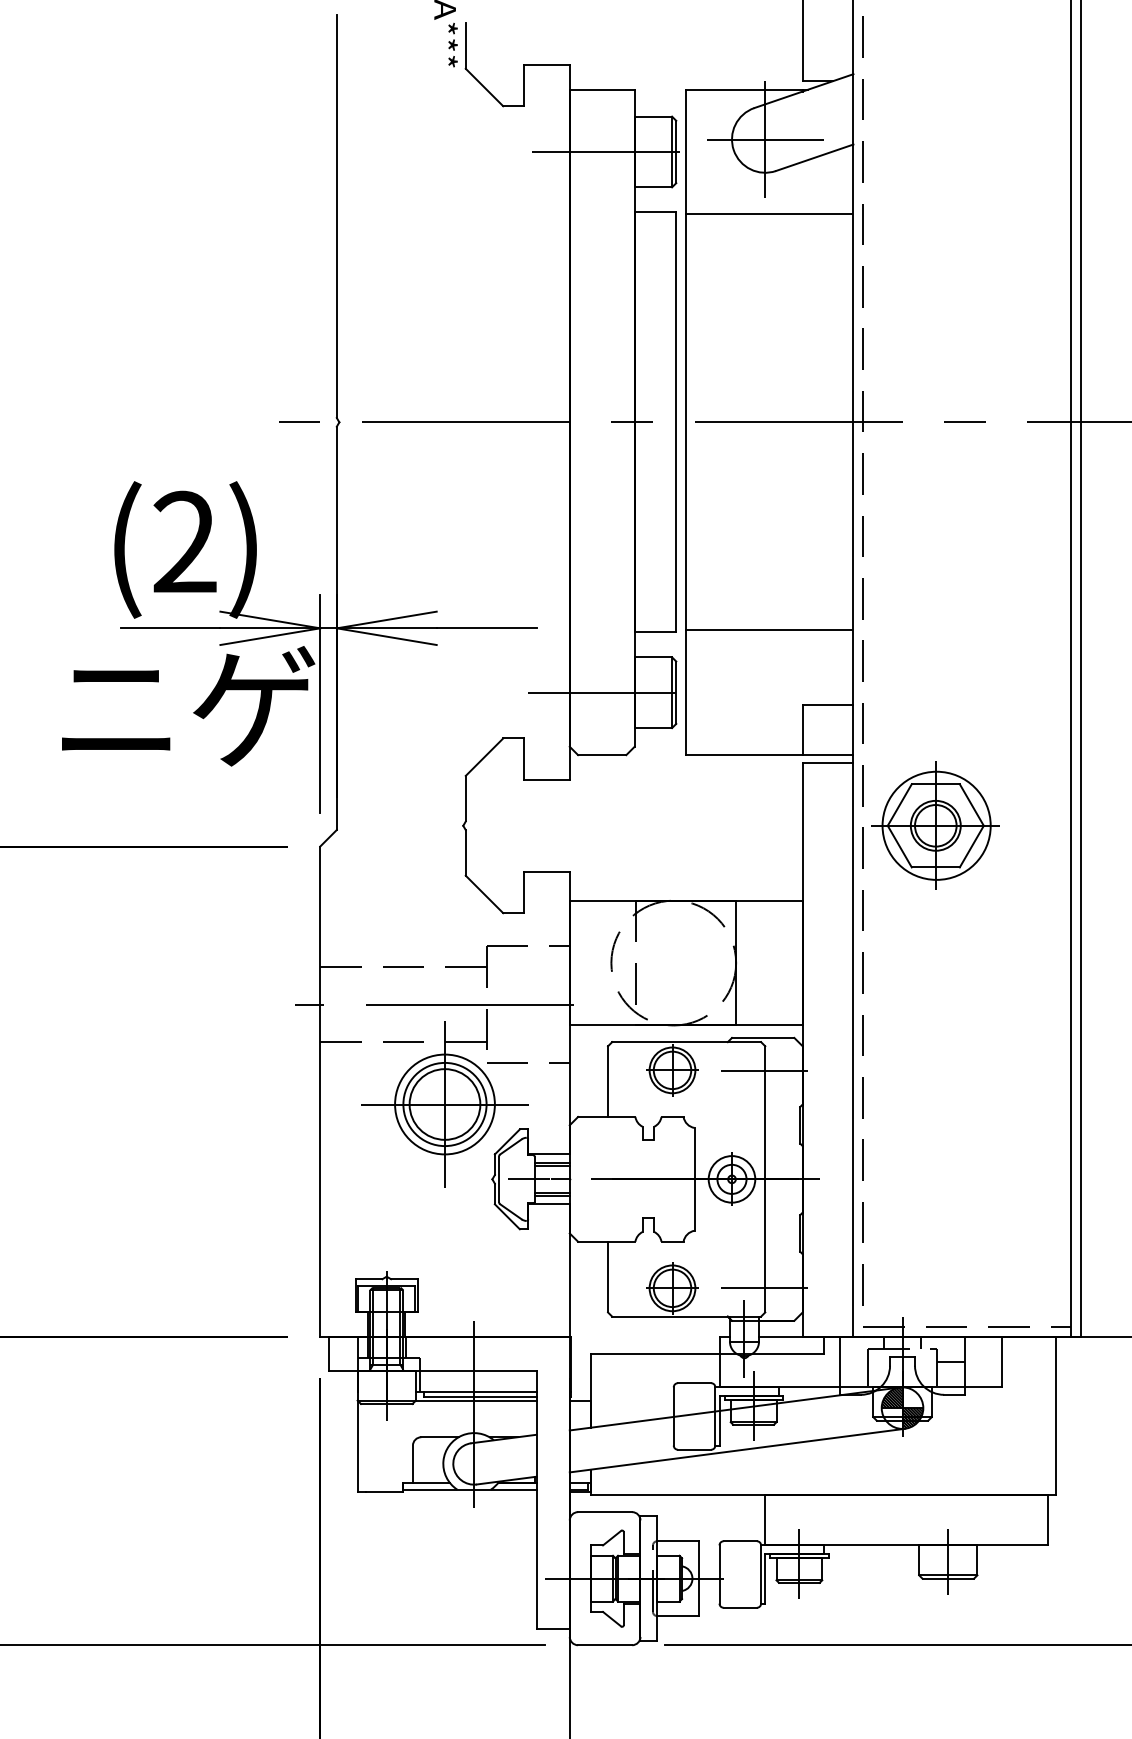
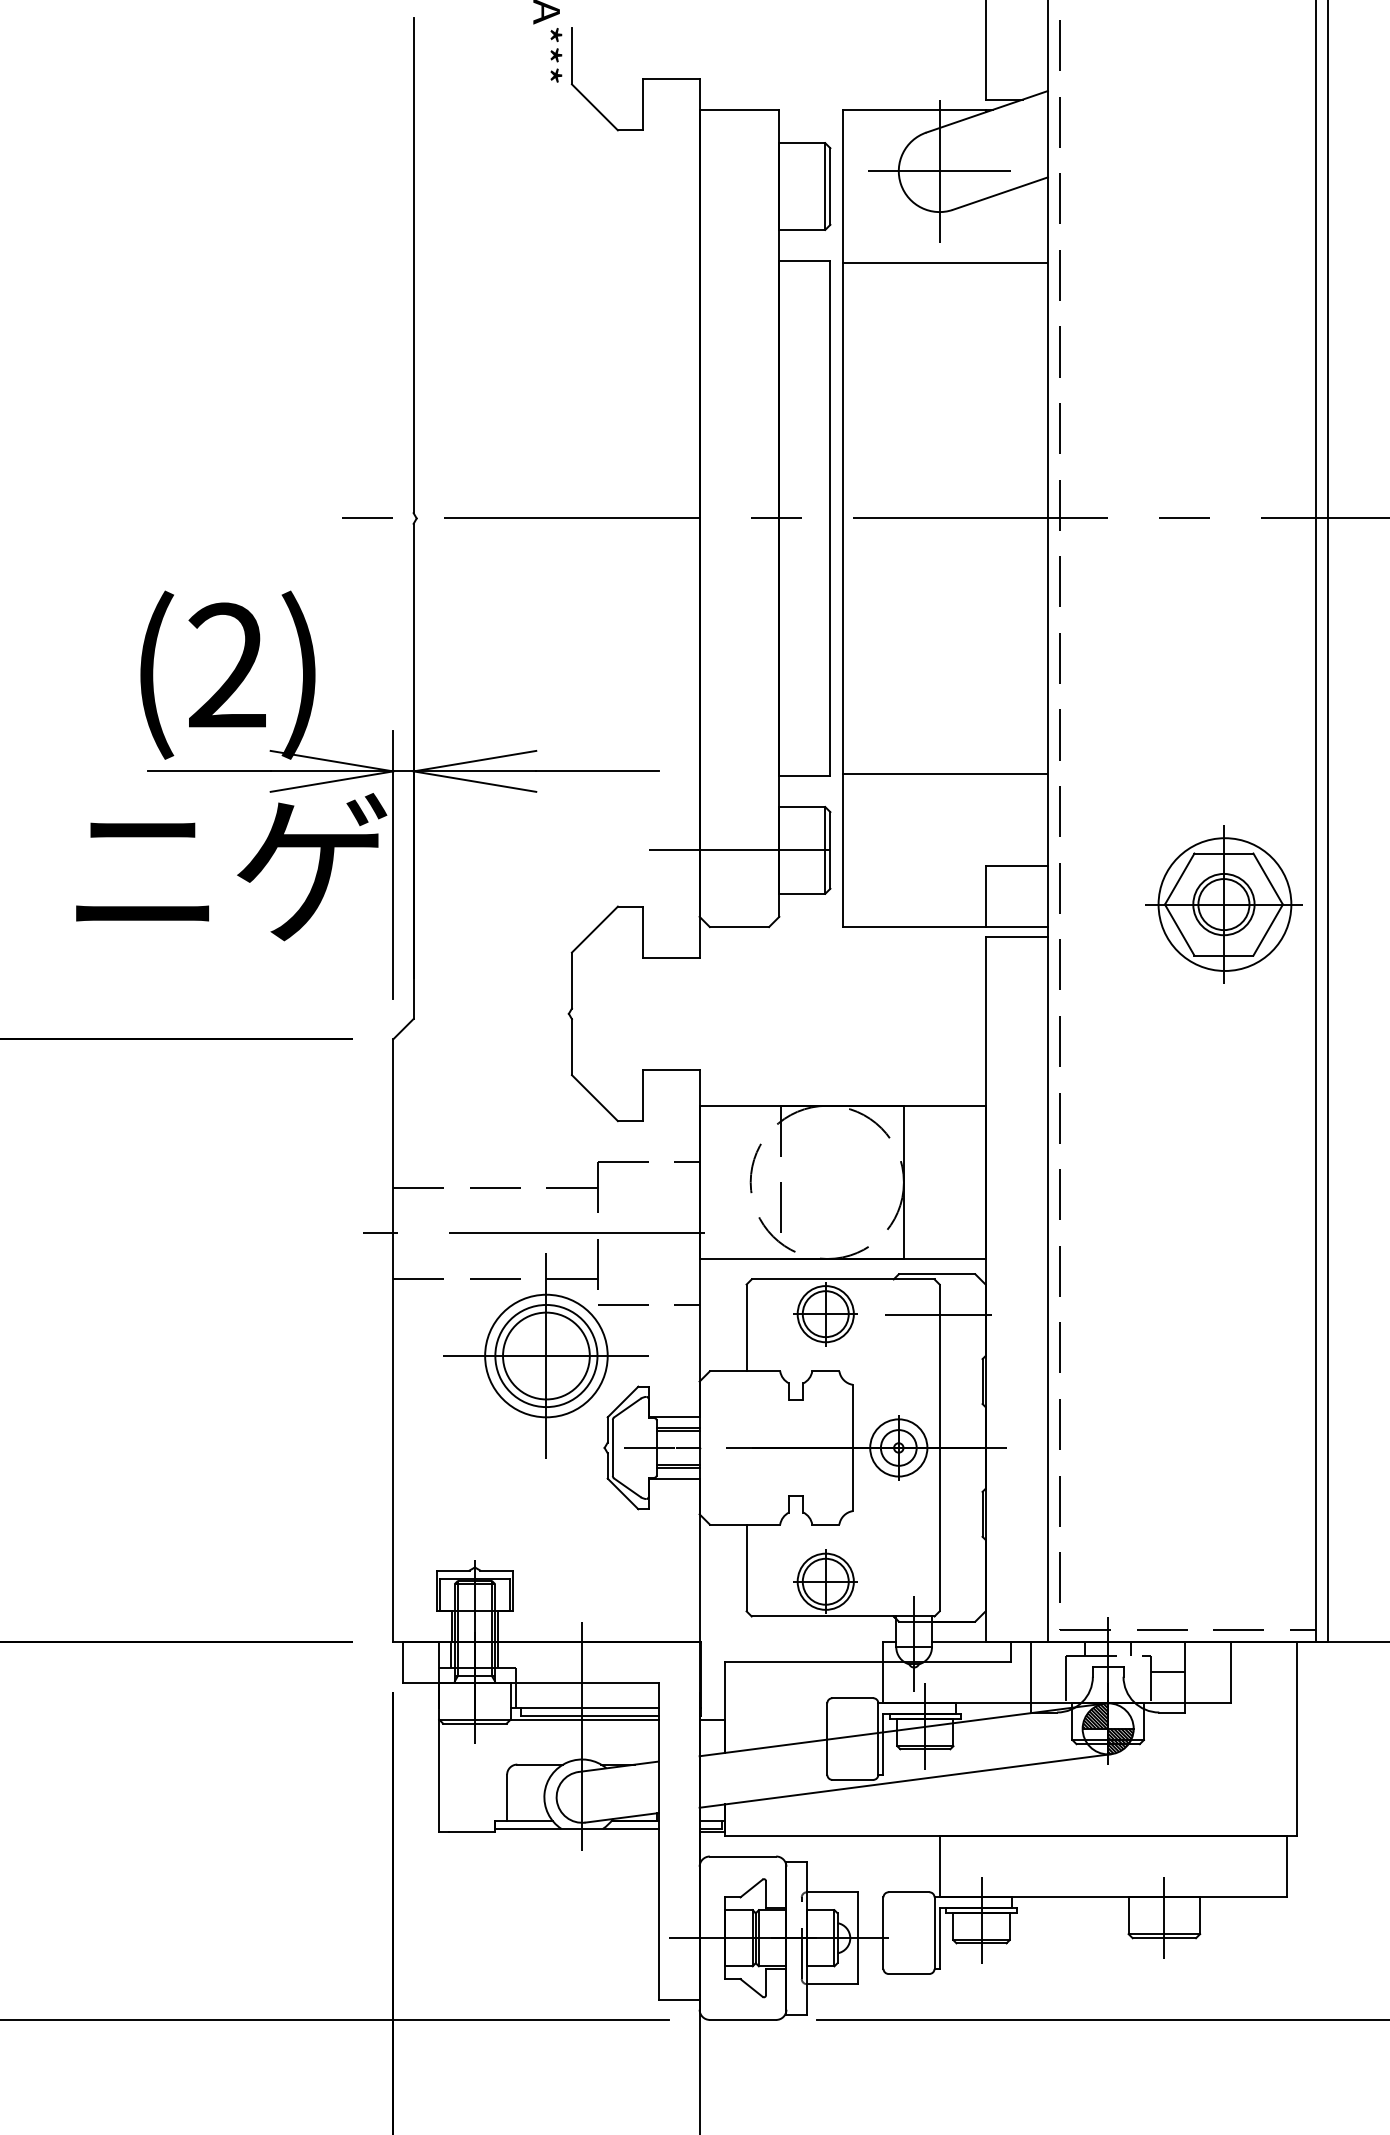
line: (606, 151) -> (744, 185), removed
part: (935, 825) -> (1223, 904), moved
line: (764, 1287) -> (938, 1580), removed

